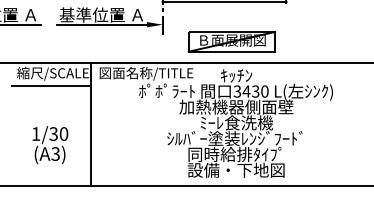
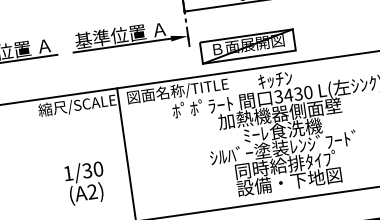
part: (231, 41) -> (247, 46), moved
line: (51, 86) -> (77, 119), removed
text: (55, 153) -> (92, 191), (A3) -> (A2)

